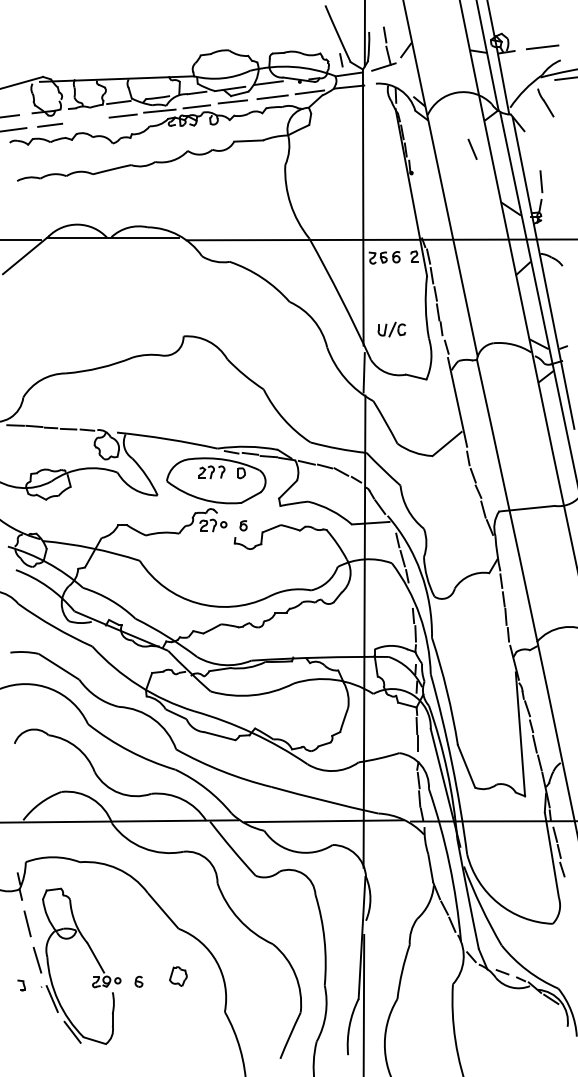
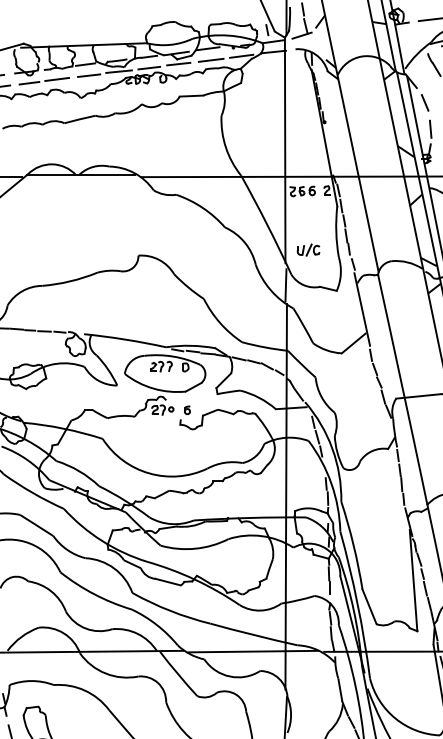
line: (83, 120) -> (56, 79), added
line: (472, 148) -> (425, 102), moved

